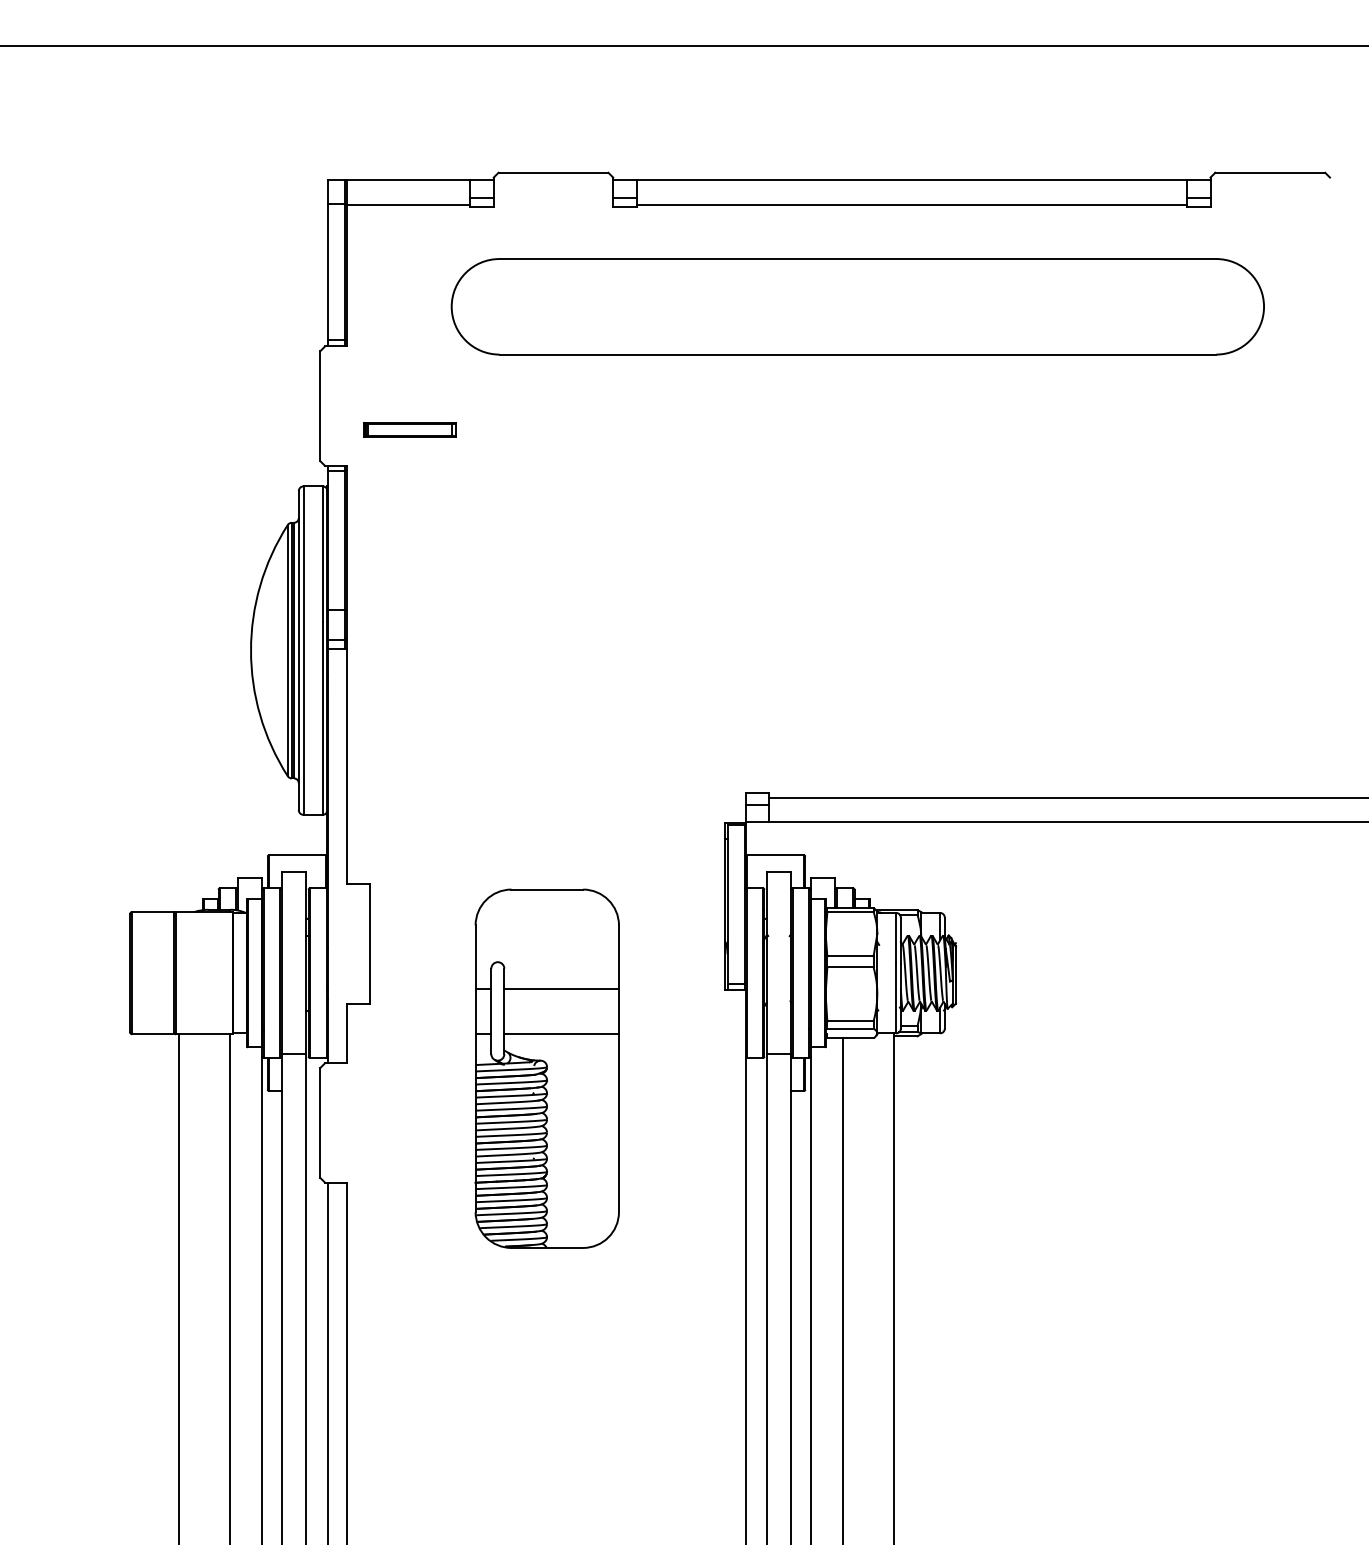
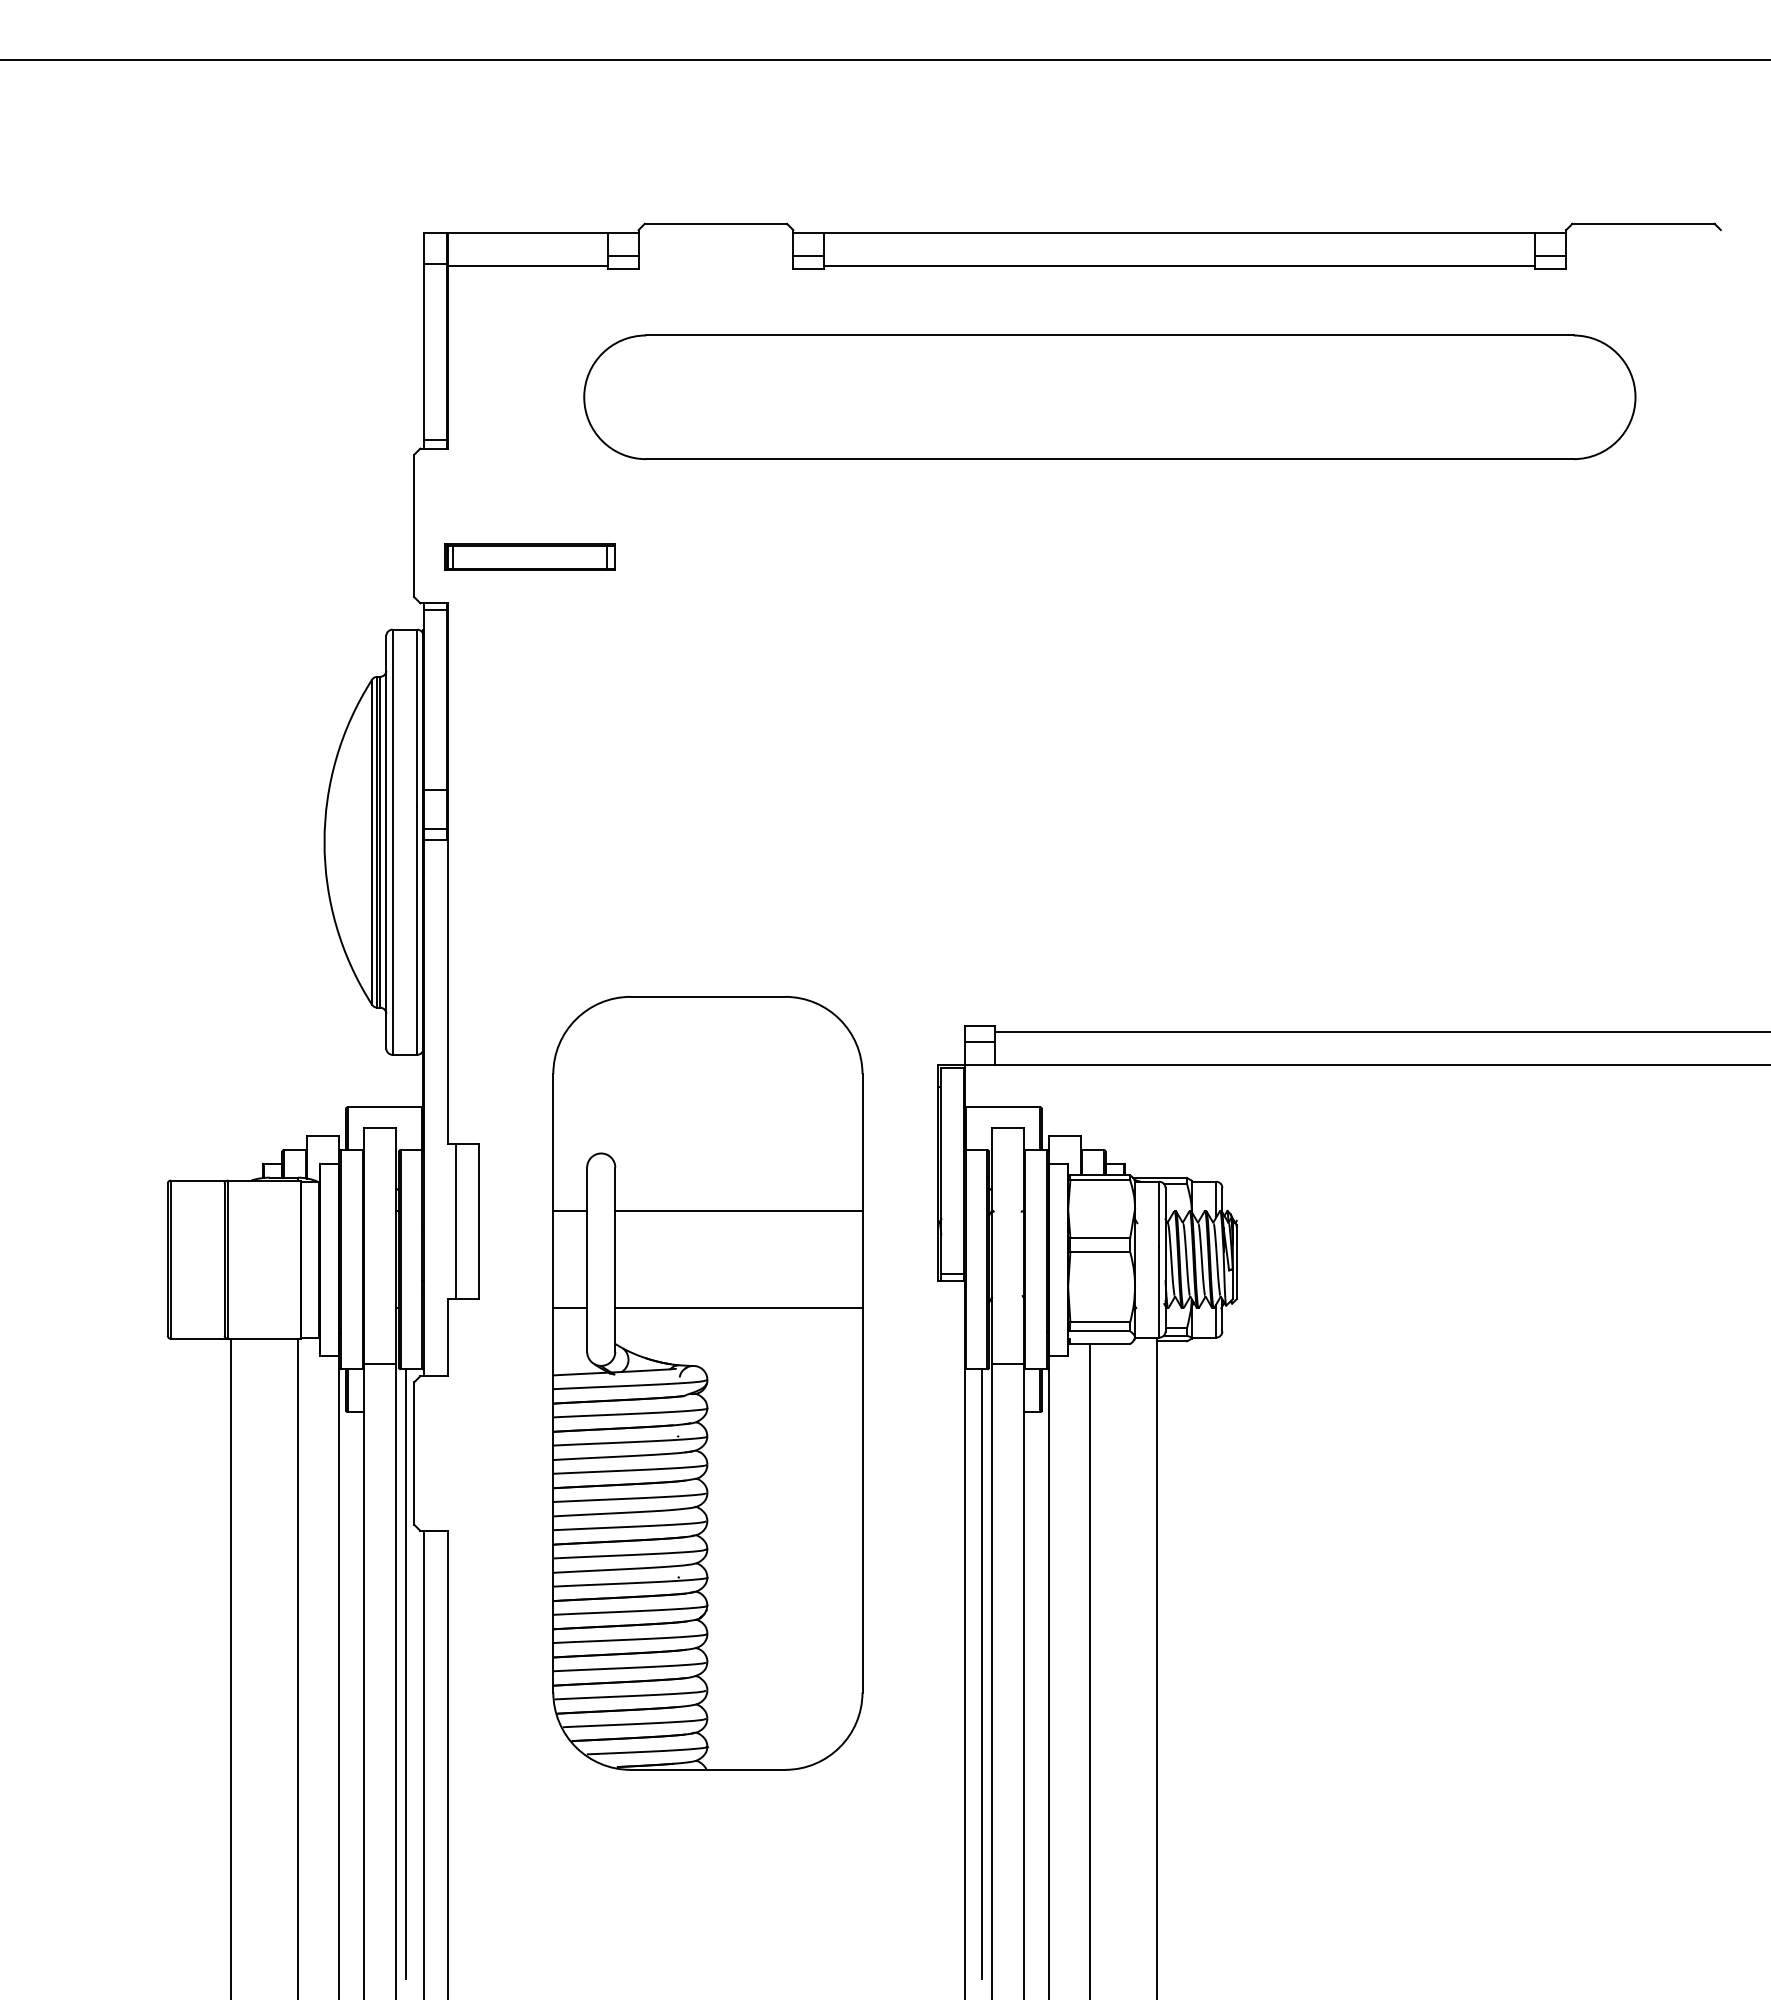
part: (409, 429) -> (529, 556), size x1.43
line: (352, 943) -> (455, 1221), added
part: (546, 1068) -> (707, 1383), size x1.67
line: (313, 1292) -> (405, 1673), added
line: (759, 1292) -> (982, 1673), added

